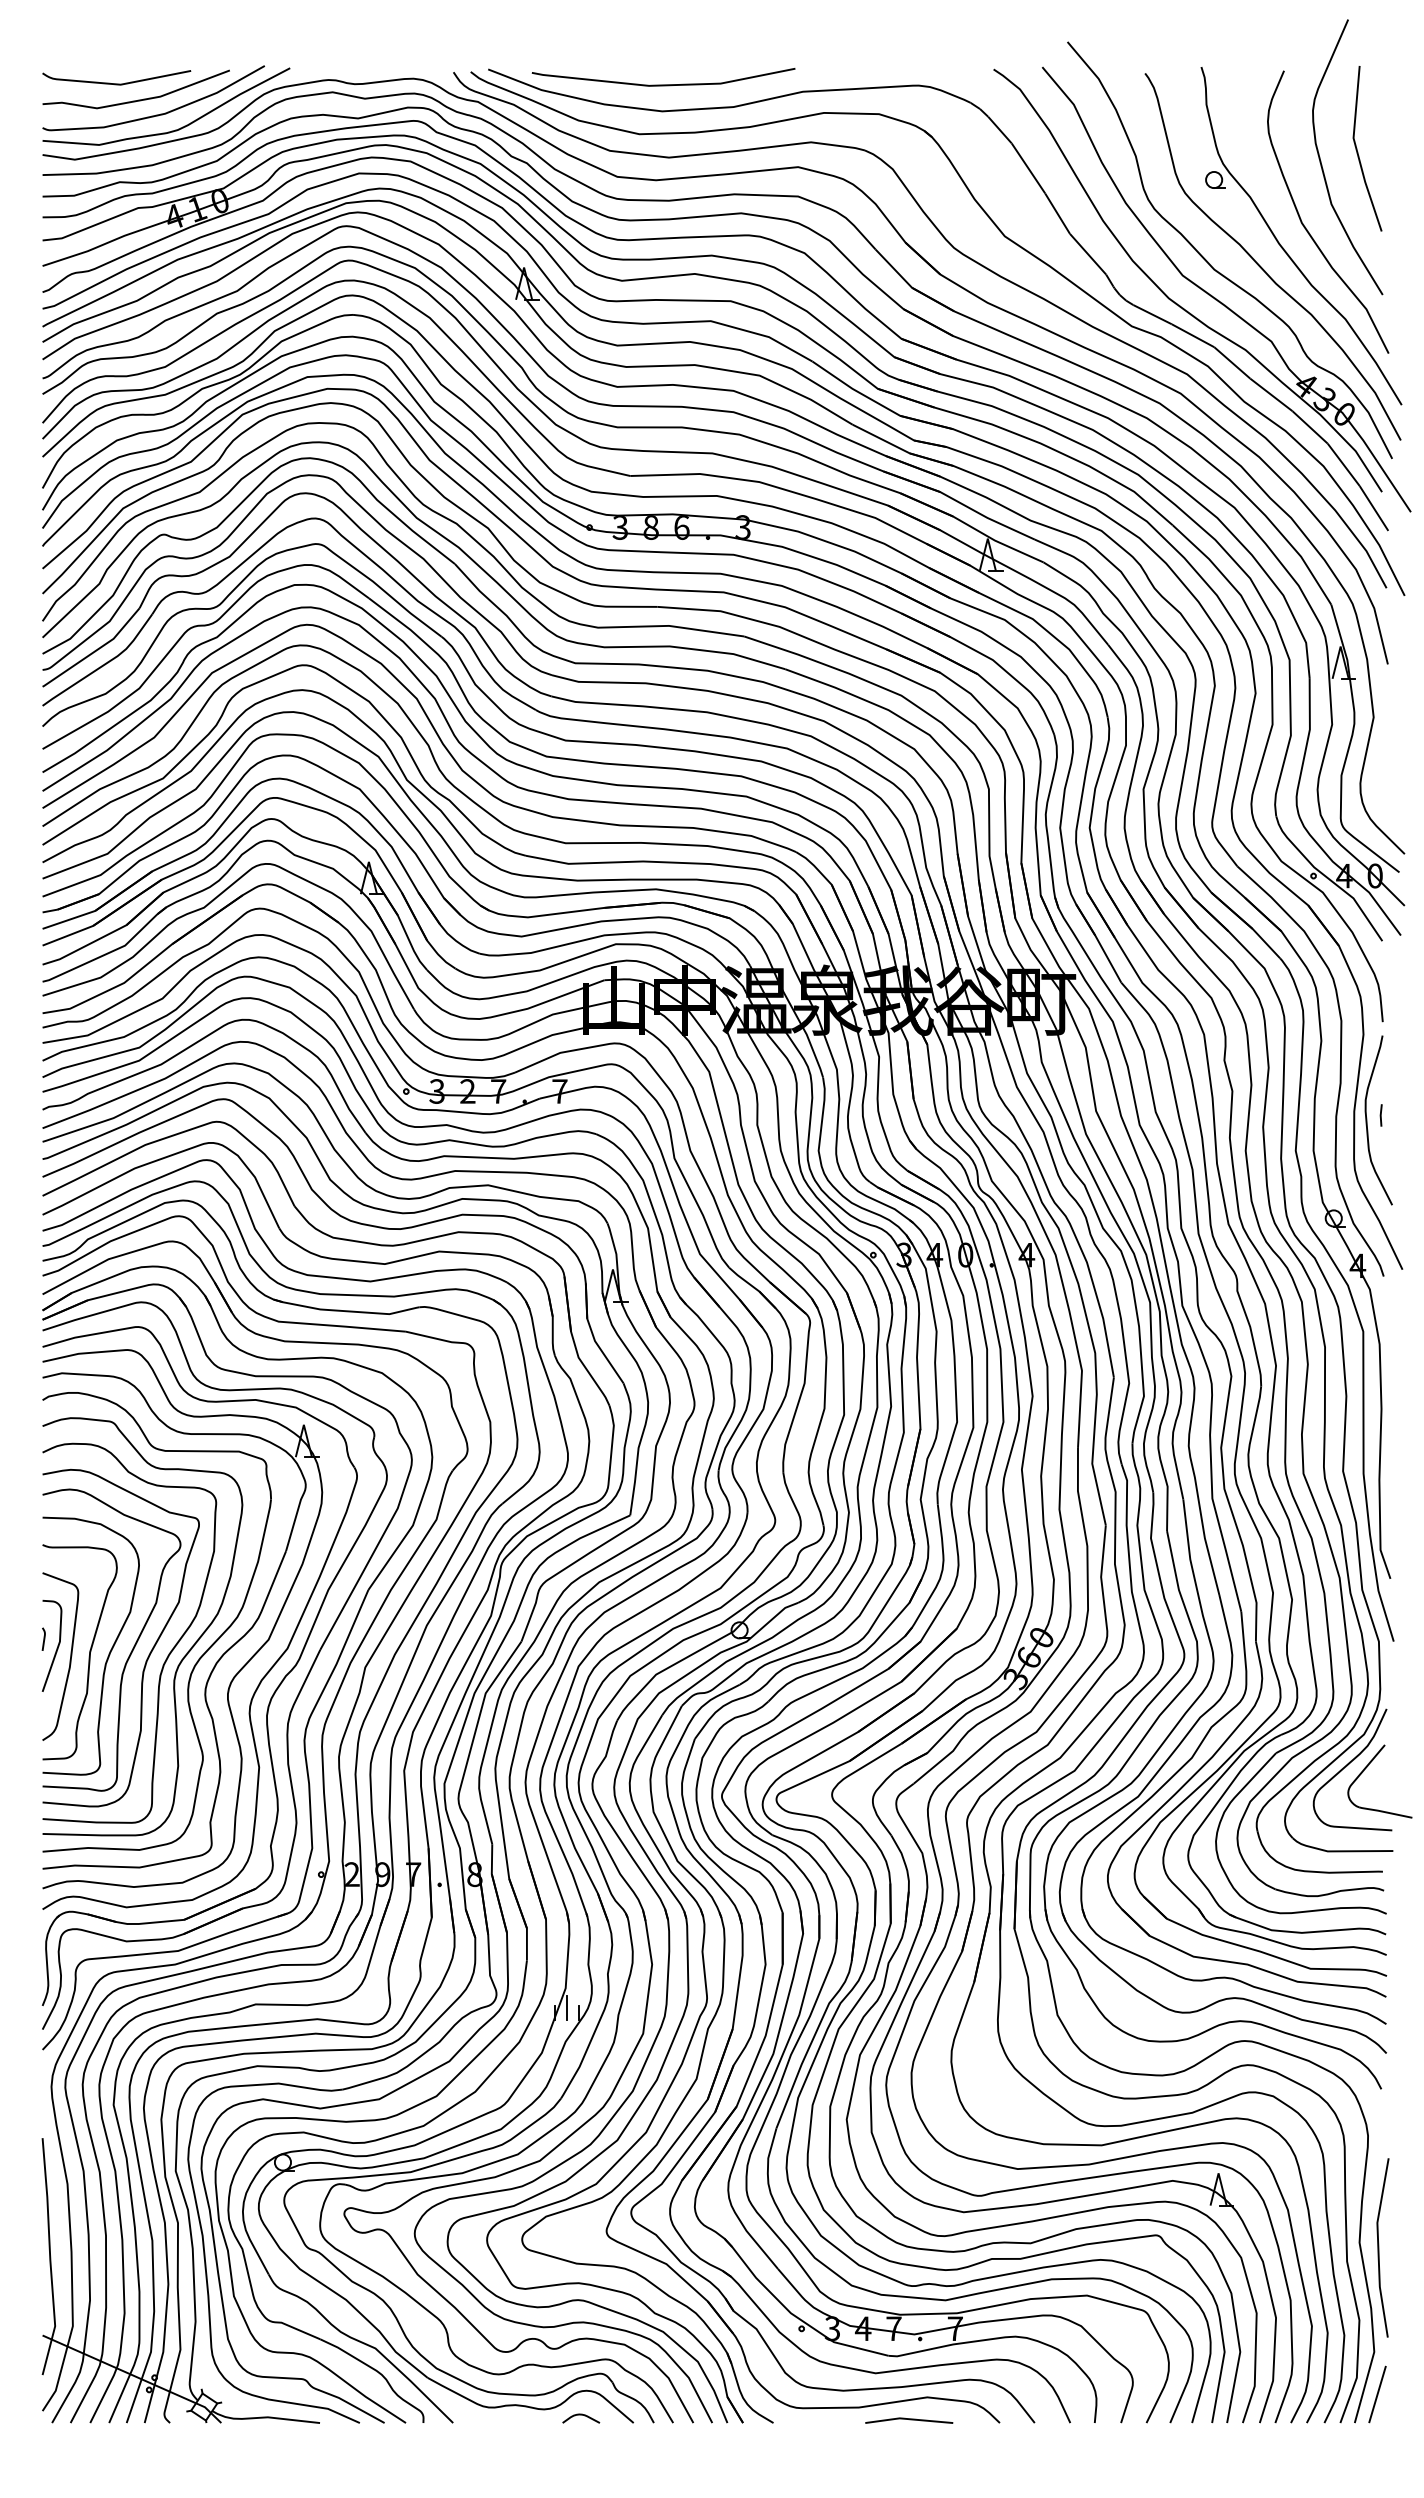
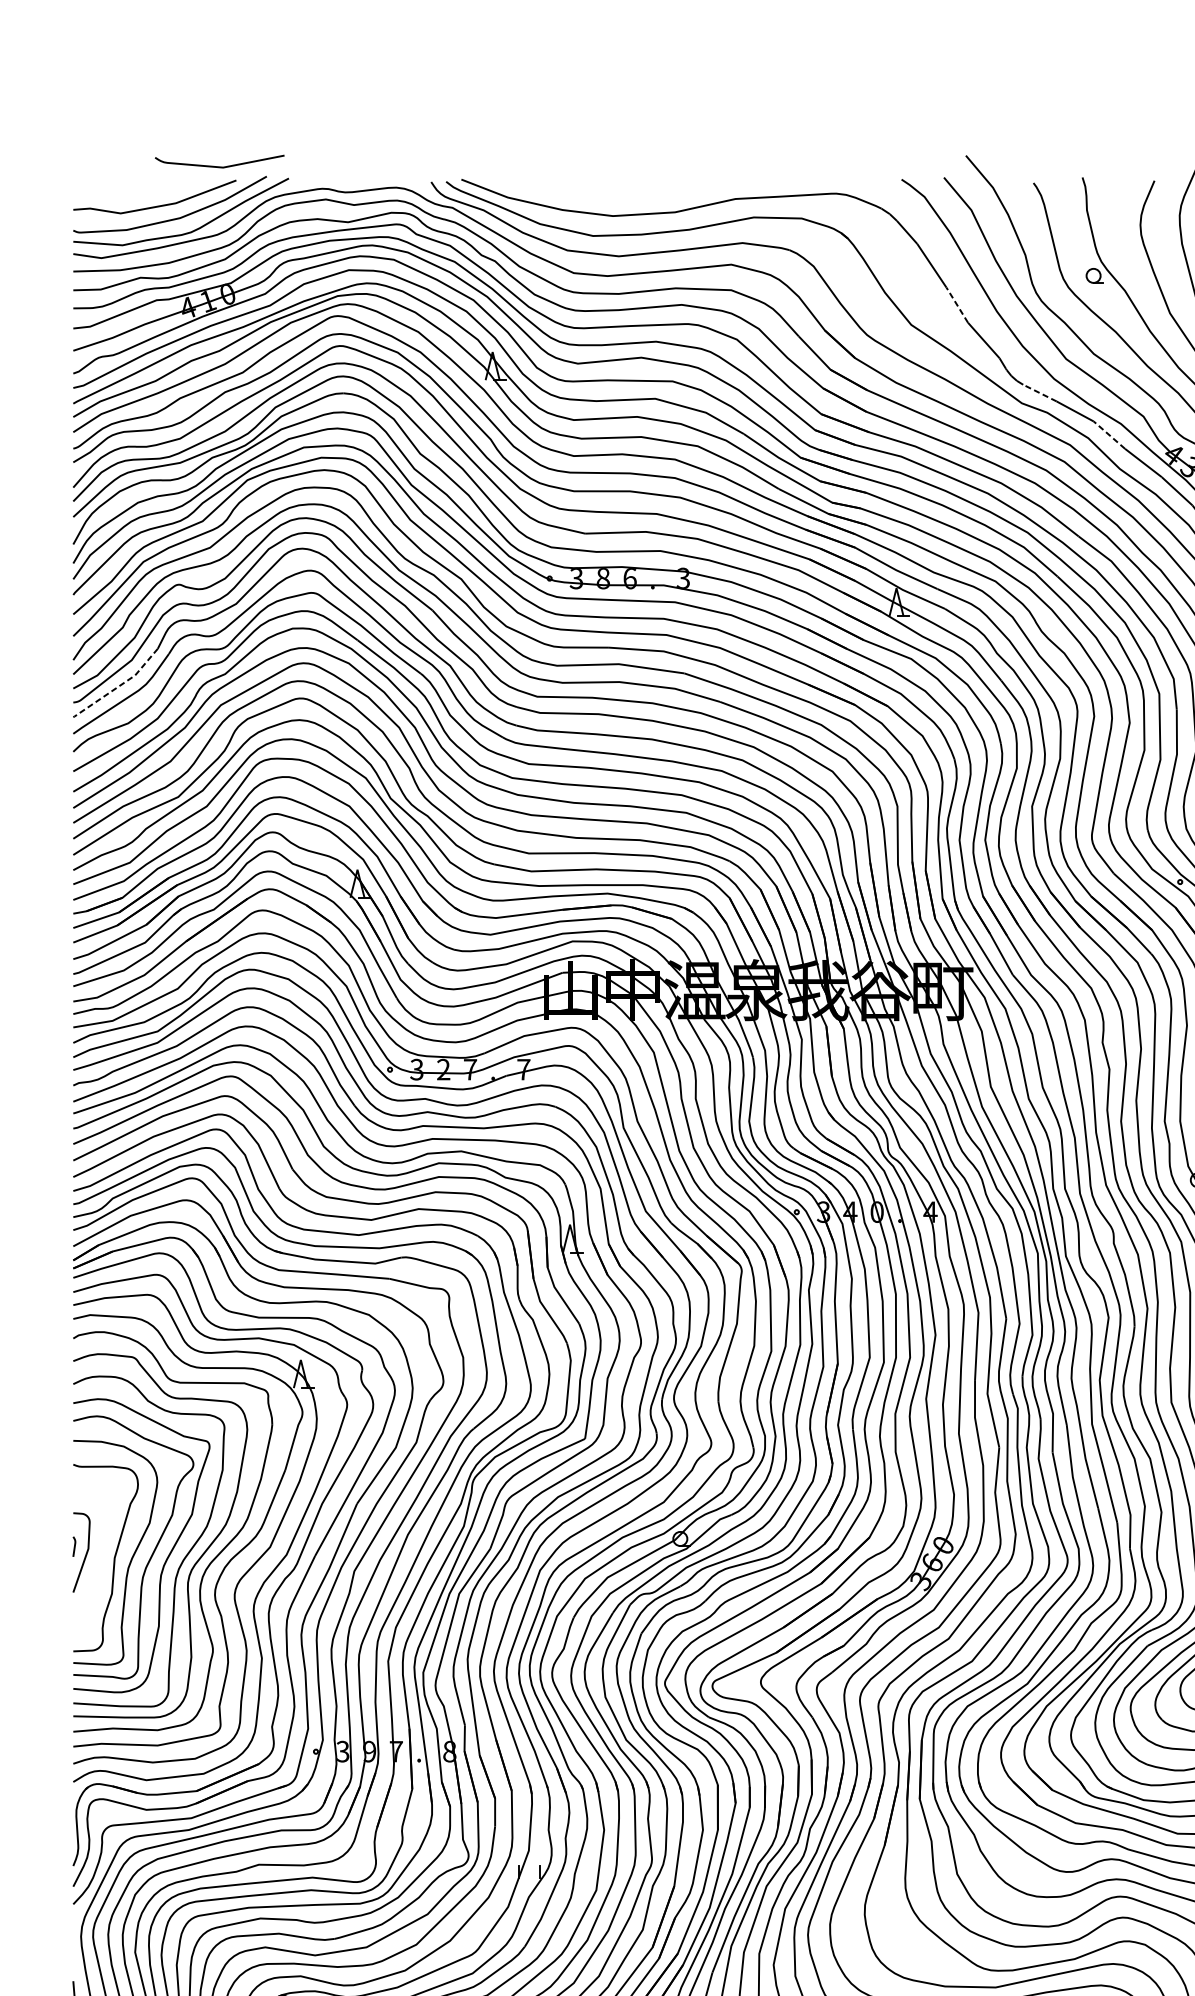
curve: (116, 83) -> (219, 166), moved
curve: (663, 84) -> (614, 192), removed
line: (1057, 213) -> (957, 305), solid -> dashed
line: (1152, 314) -> (1039, 392), solid -> dashed
line: (1232, 362) -> (1109, 434), solid -> dashed
line: (94, 651) -> (118, 686), solid -> dashed
curve: (69, 1659) -> (96, 1564), removed
text: (351, 1874) -> (342, 1751), 2 -> 3
line: (566, 2007) -> (529, 1867), removed

